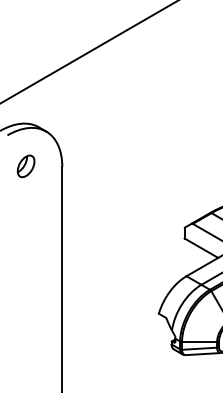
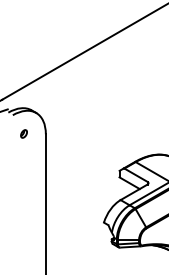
part: (25, 165) -> (23, 133), size x0.6

